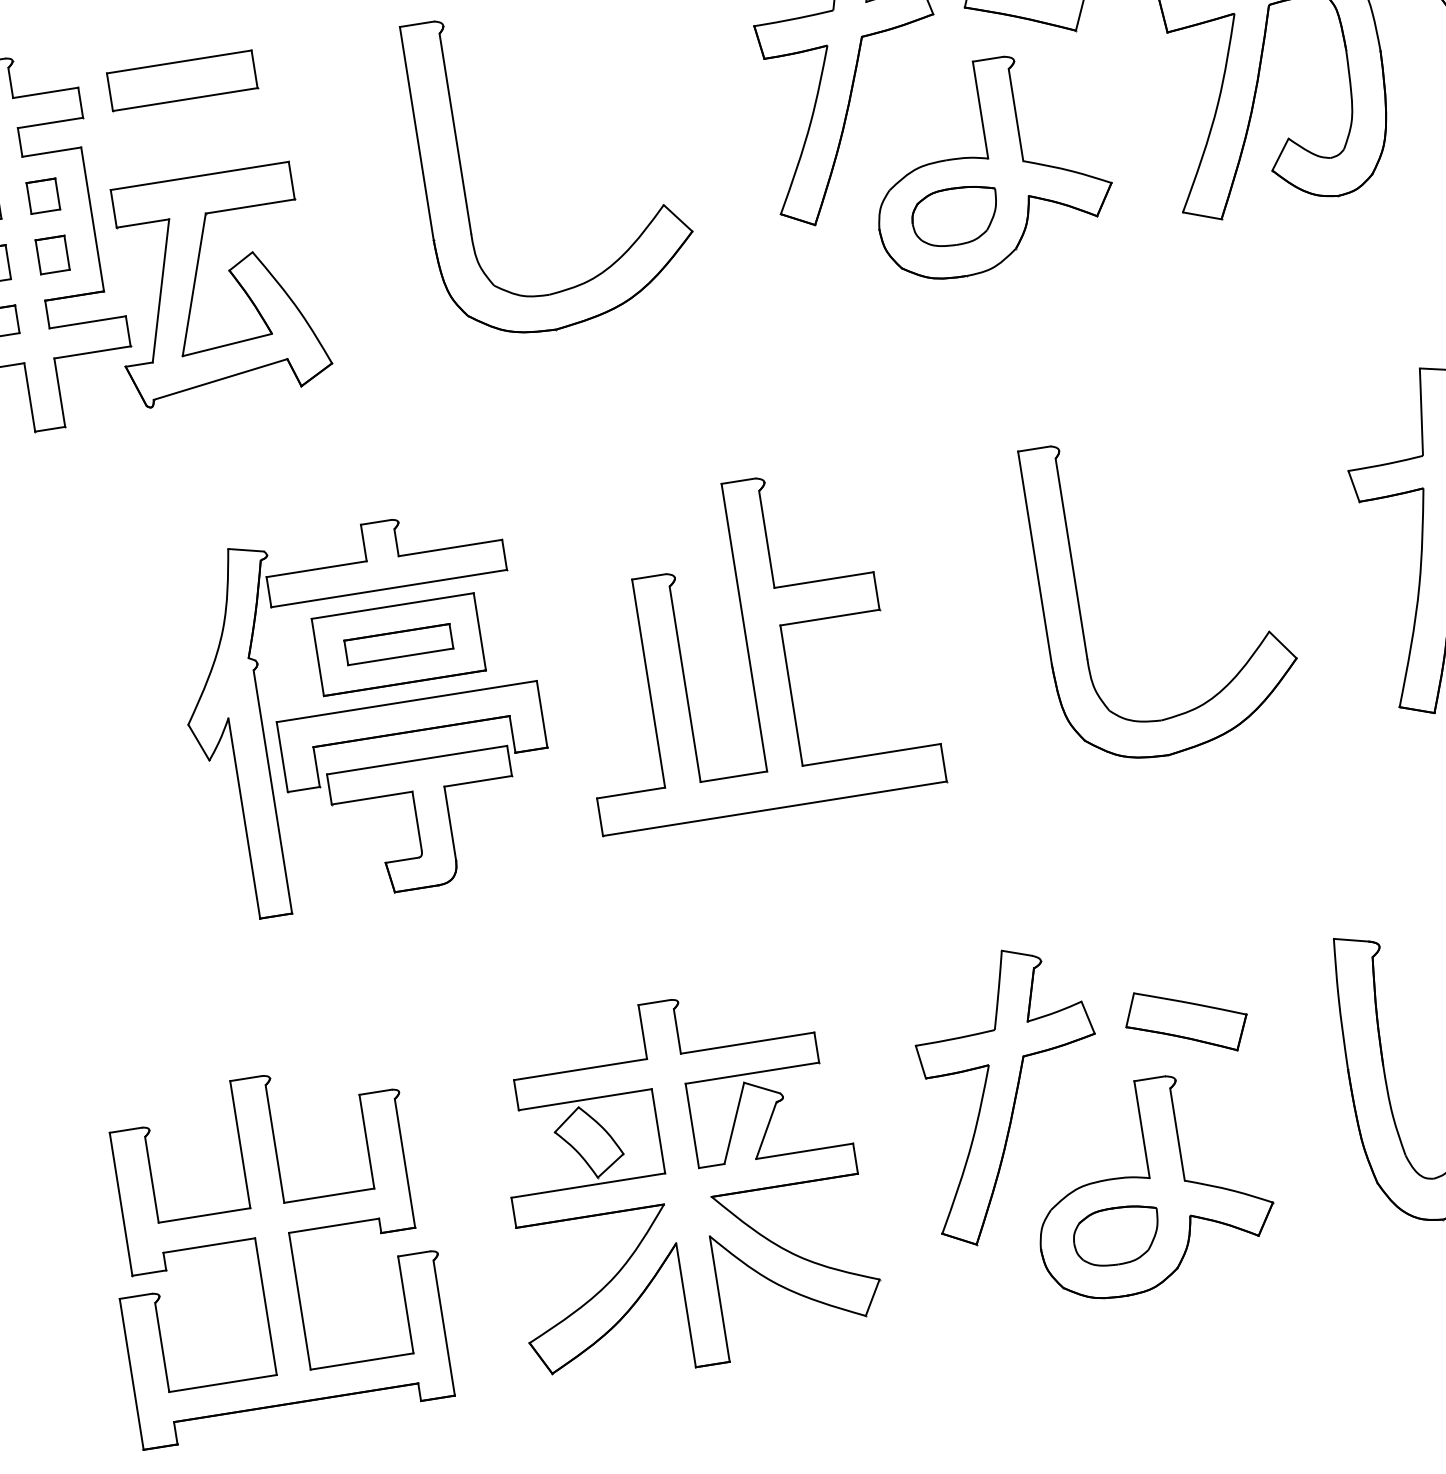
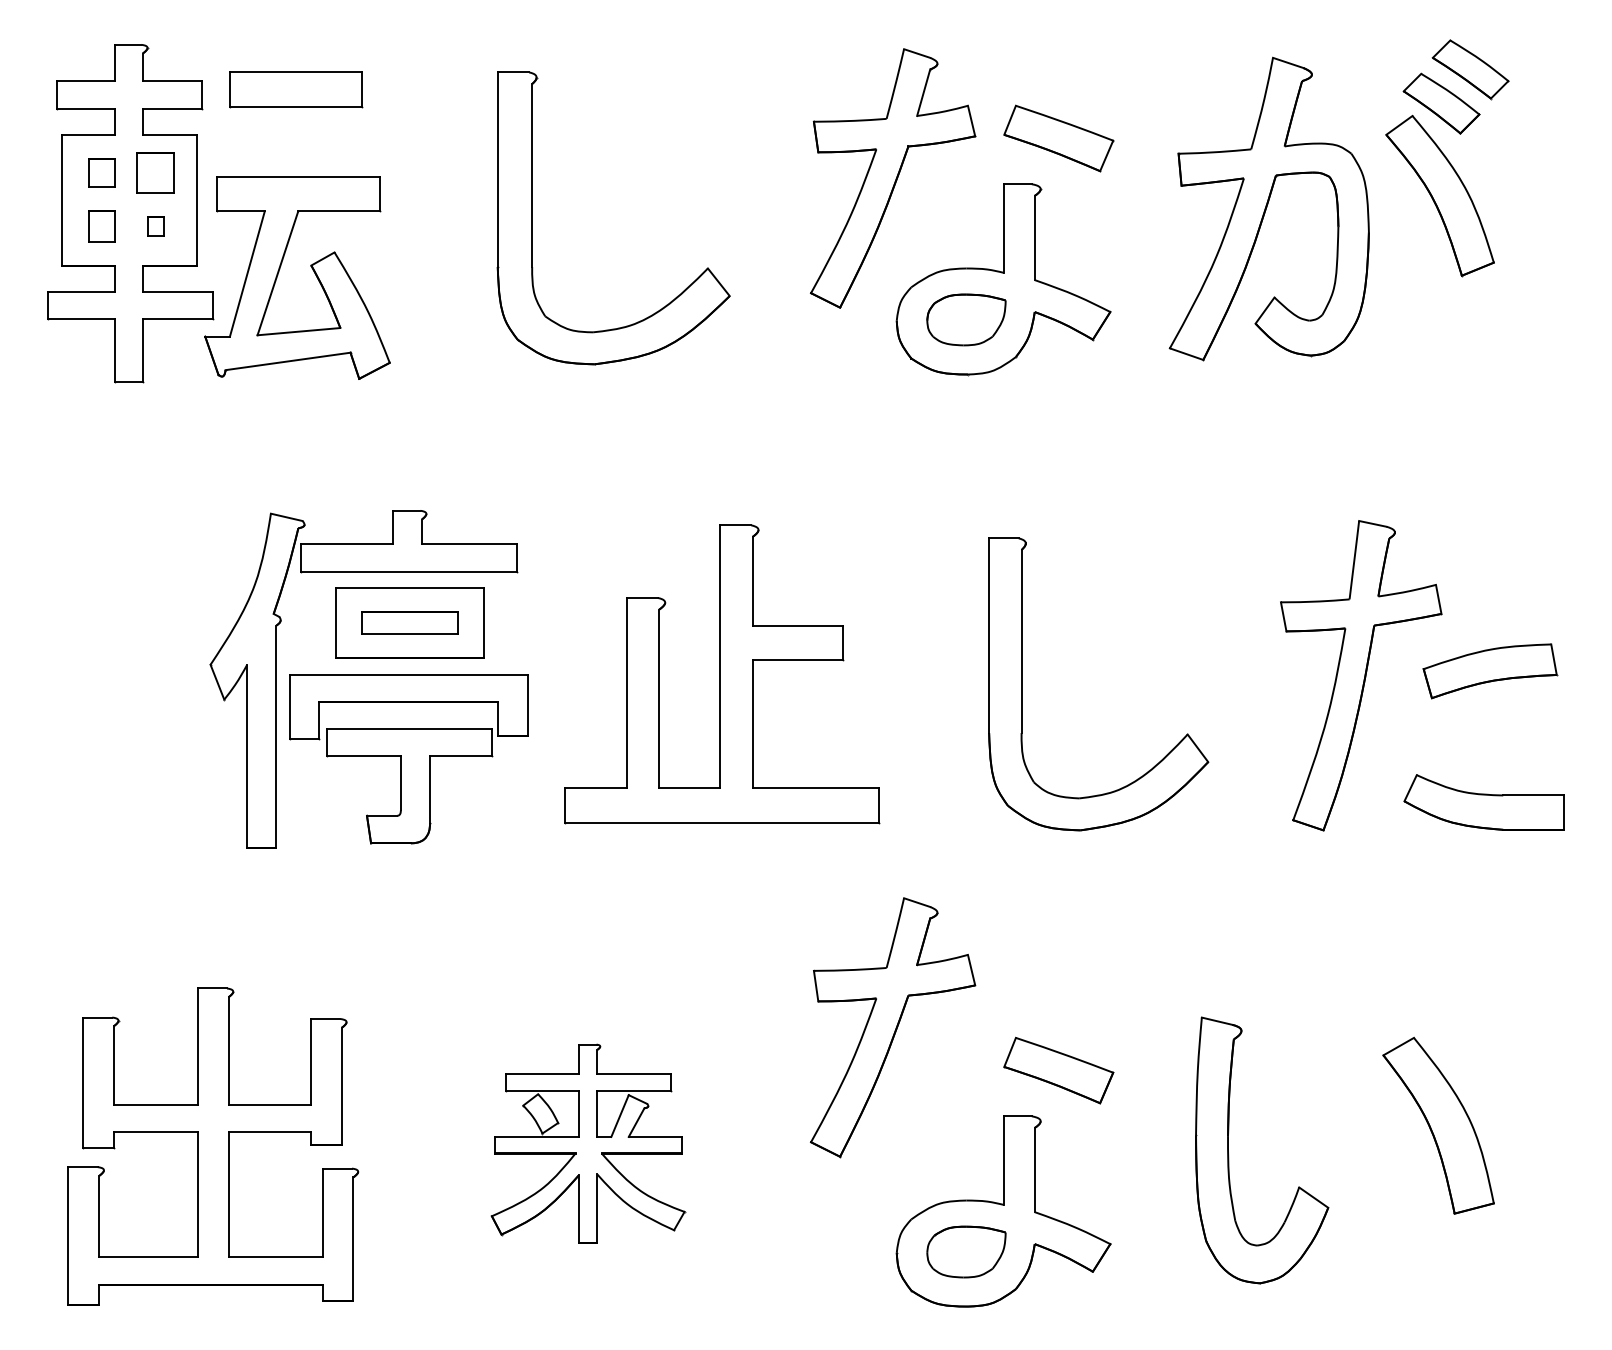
part: (42, 195) -> (155, 172), size x1.4
part: (52, 254) -> (155, 226), size x0.6
part: (1012, 1093) -> (893, 1027), moved
part: (684, 1182) -> (588, 1143), size x0.6

